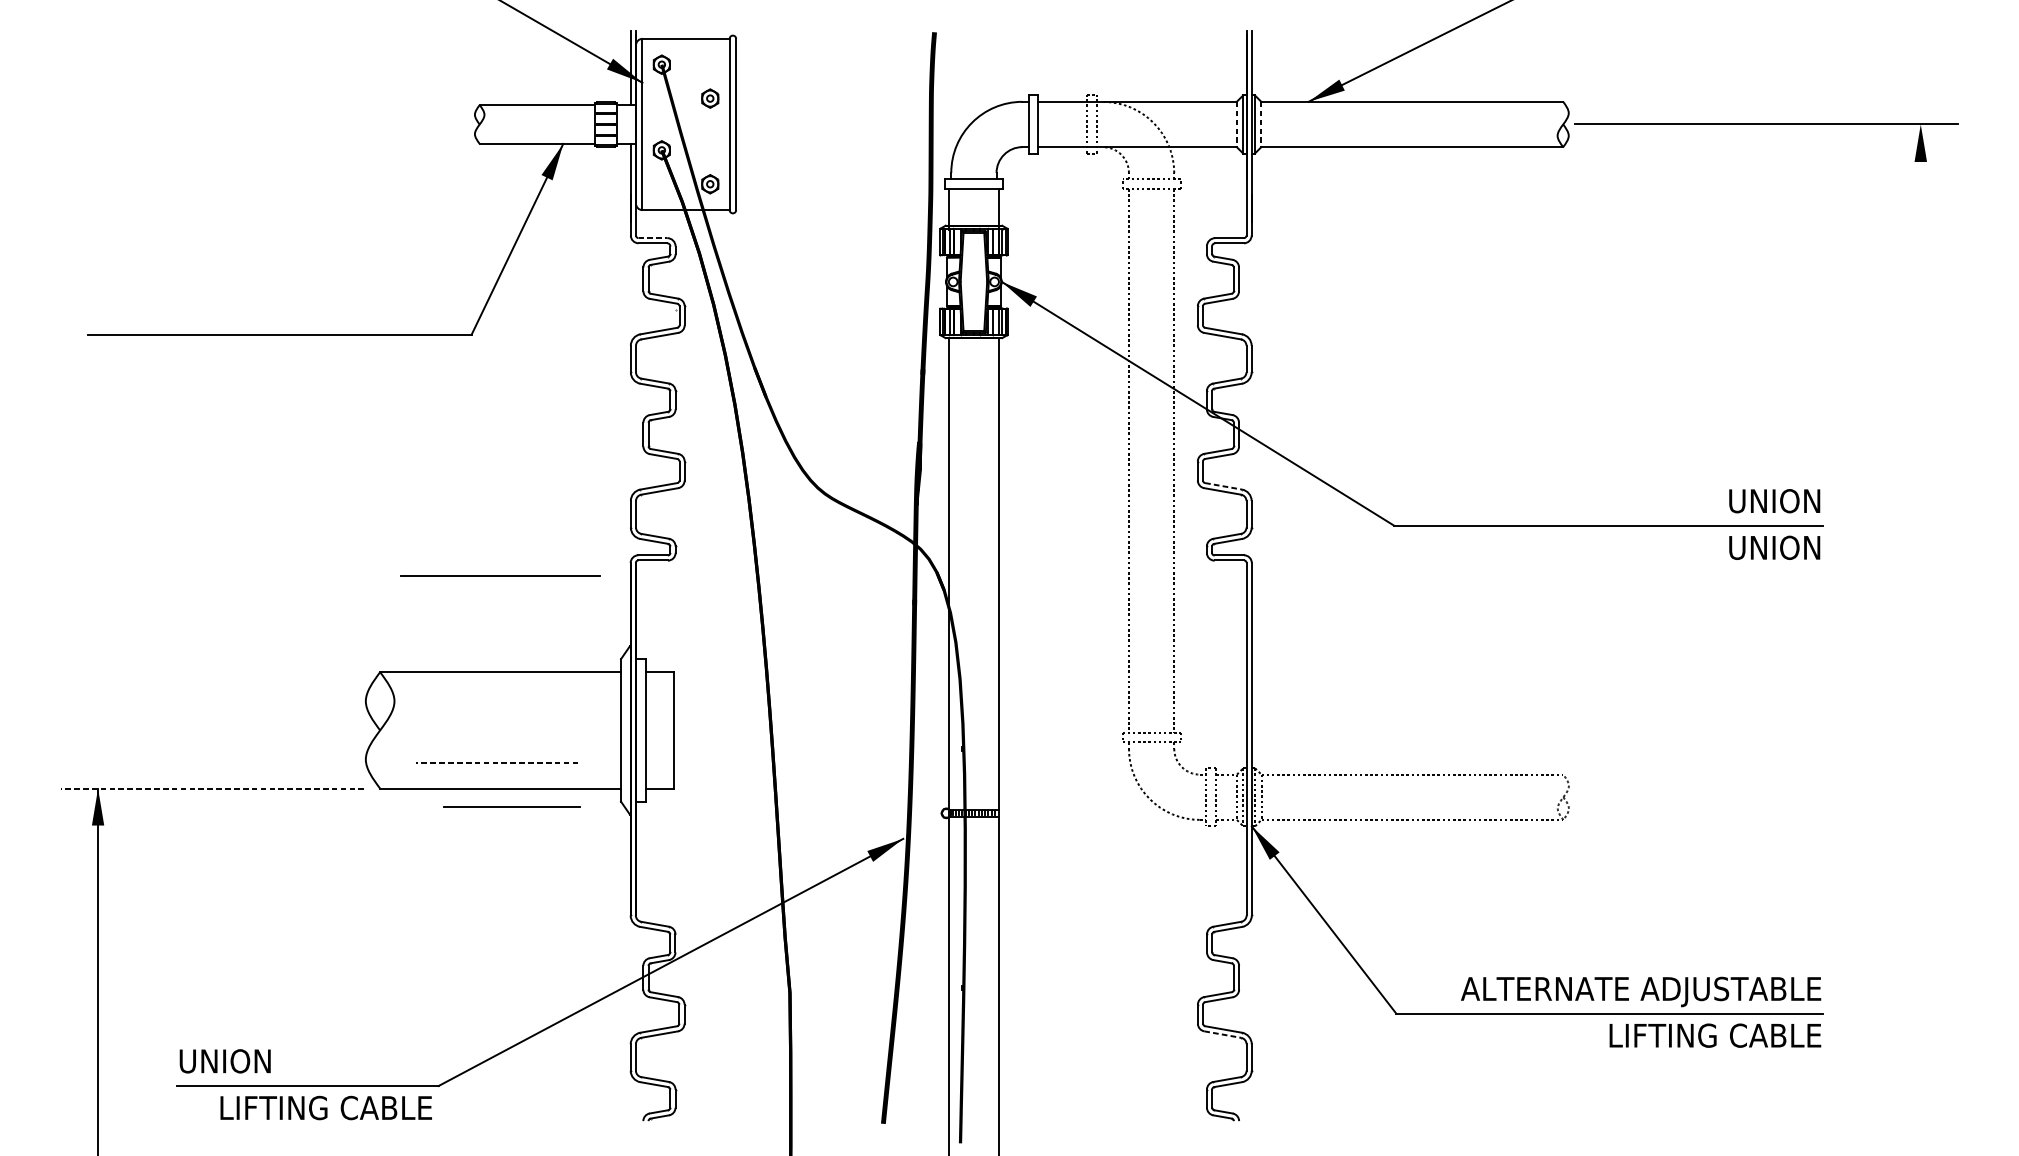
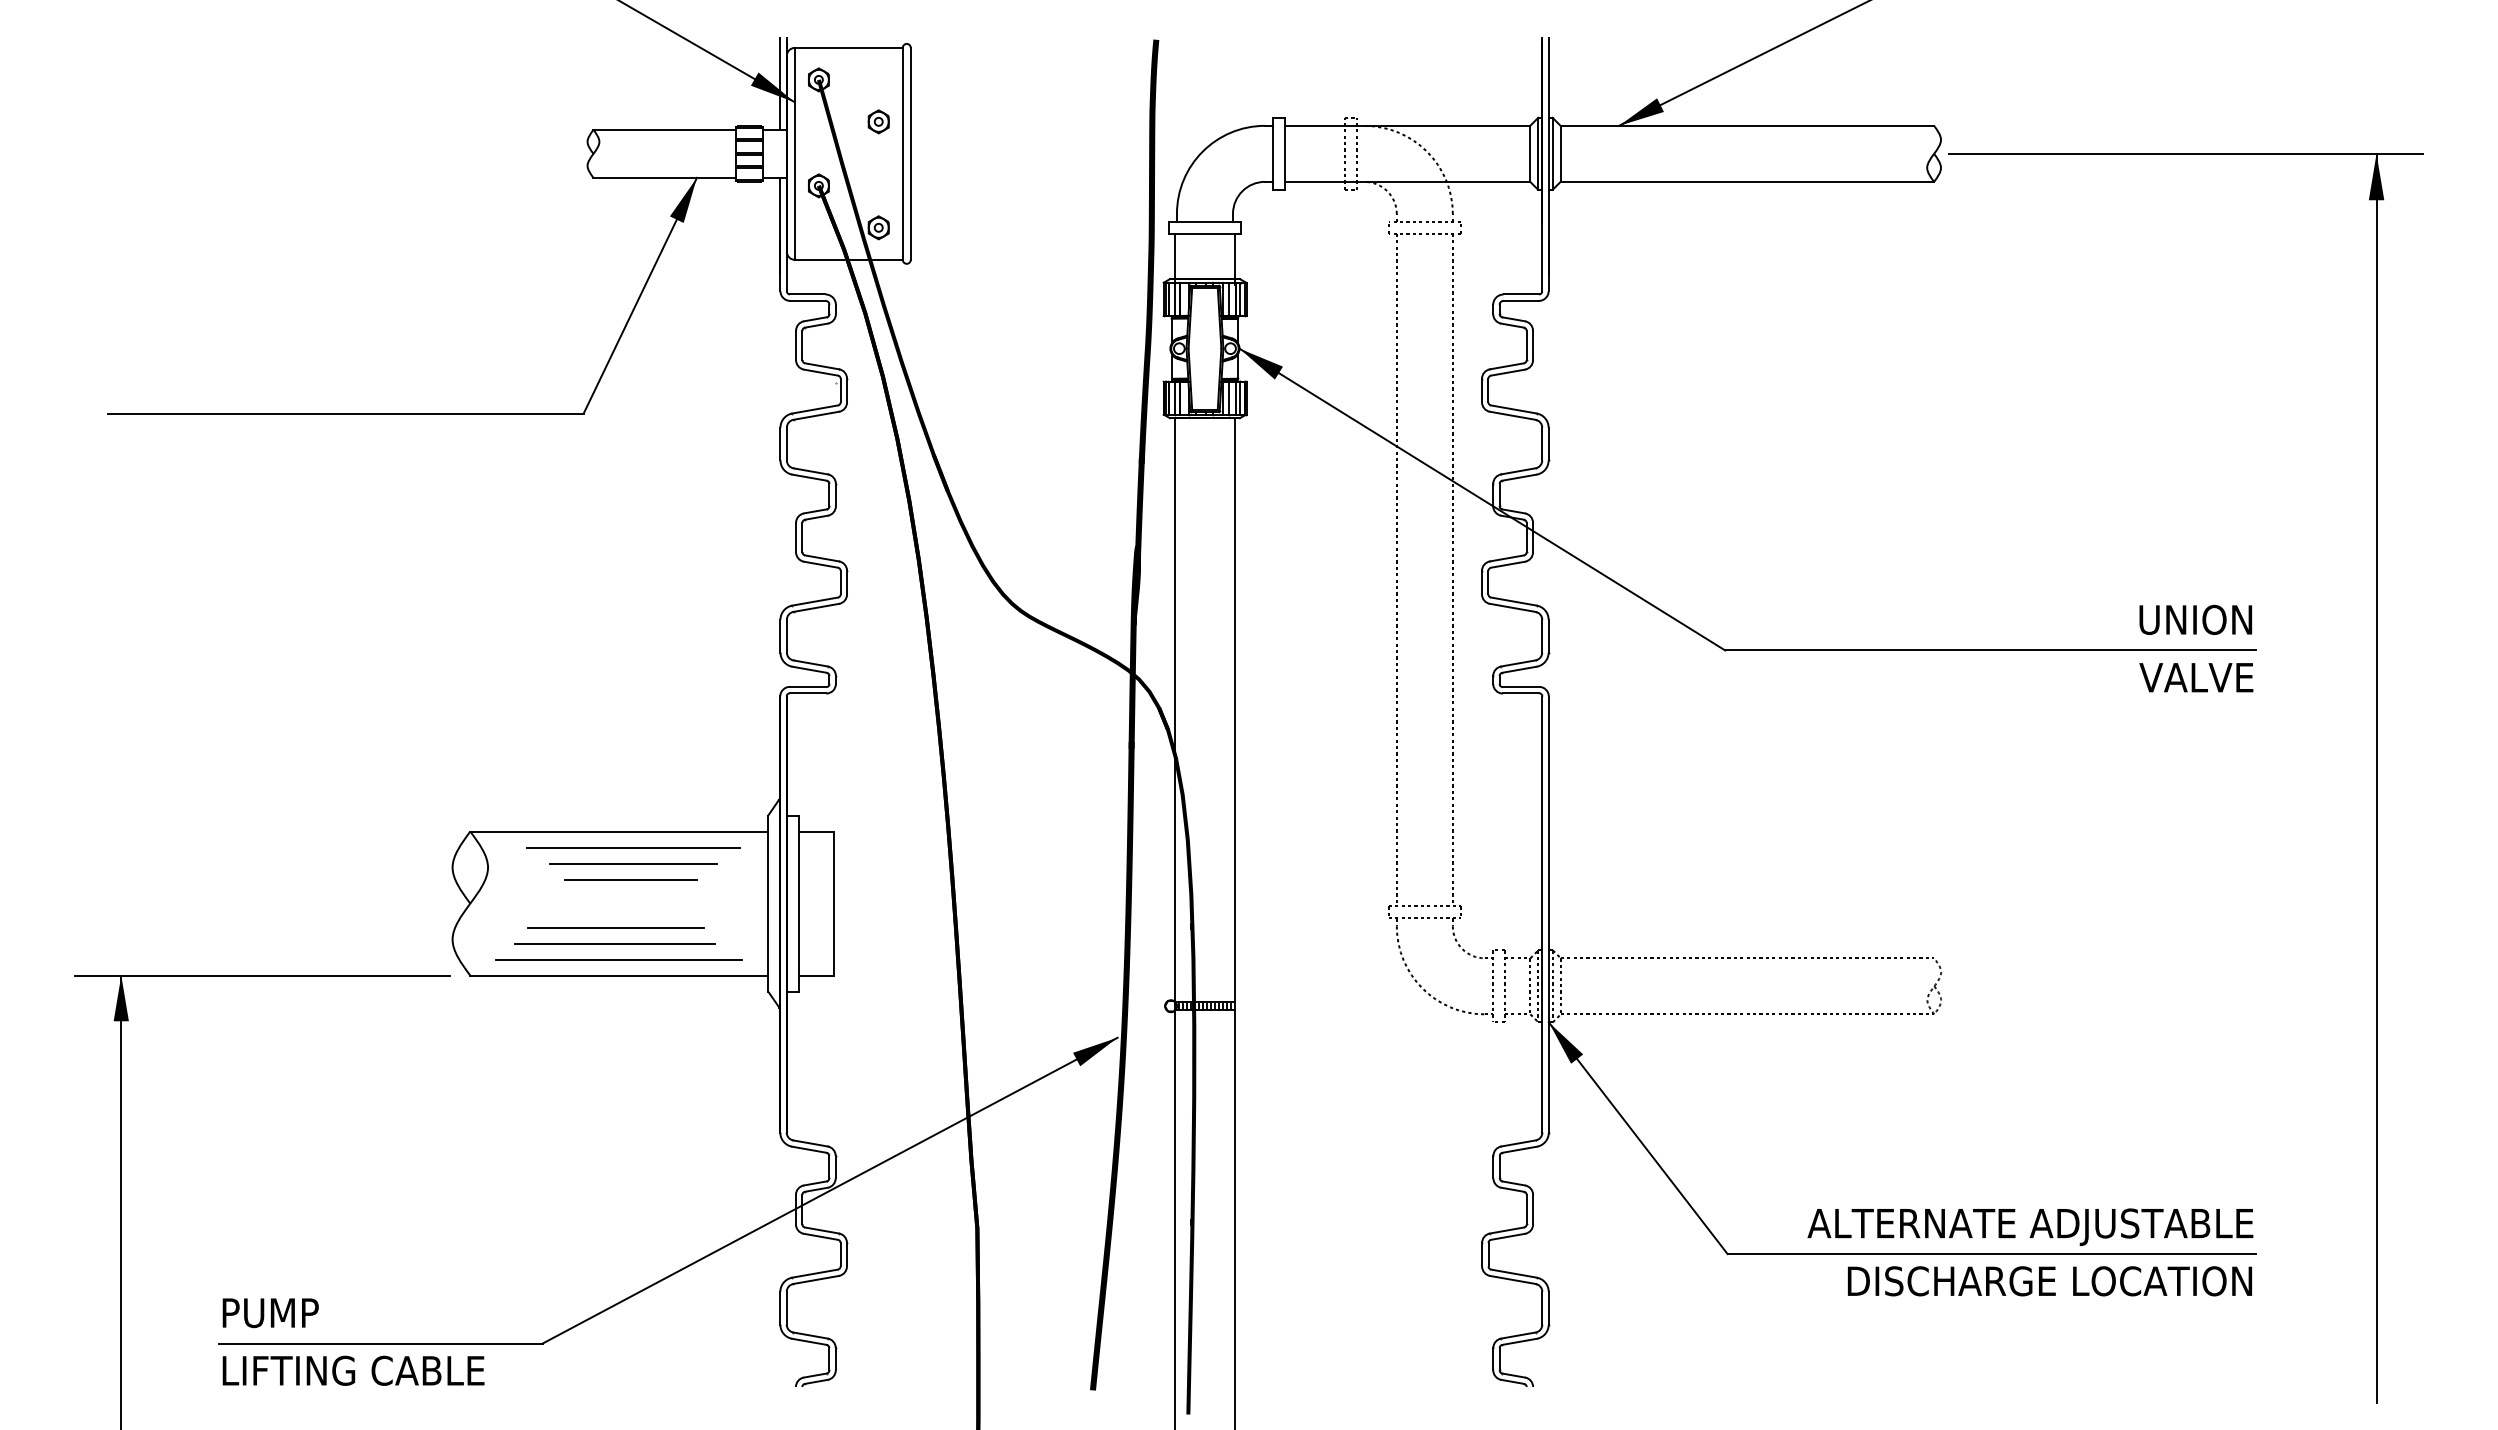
line: (1237, 125) -> (1530, 154), dashed -> solid
line: (1261, 125) -> (1560, 154), dashed -> solid
line: (652, 238) -> (807, 294), dashed -> solid
line: (1224, 486) -> (1514, 601), dashed -> solid
text: (1775, 547) -> (2196, 677), UNION -> VALVE
line: (499, 575) -> (618, 959), moved
line: (1920, 629) -> (2376, 778), added
line: (512, 685) -> (633, 847), added
line: (510, 710) -> (631, 879), added
line: (497, 749) -> (615, 927), added
line: (496, 762) -> (614, 943), dashed -> solid
line: (212, 788) -> (262, 975), dashed -> solid
line: (512, 807) -> (633, 863), moved
line: (1223, 1035) -> (1513, 1280), dashed -> solid
text: (1657, 1035) -> (2050, 1281), LIFTING CABLE -> DISCHARGE LOCATION
text: (225, 1061) -> (278, 1313), UNION -> PUMP
text: (326, 1107) -> (353, 1370), moved

